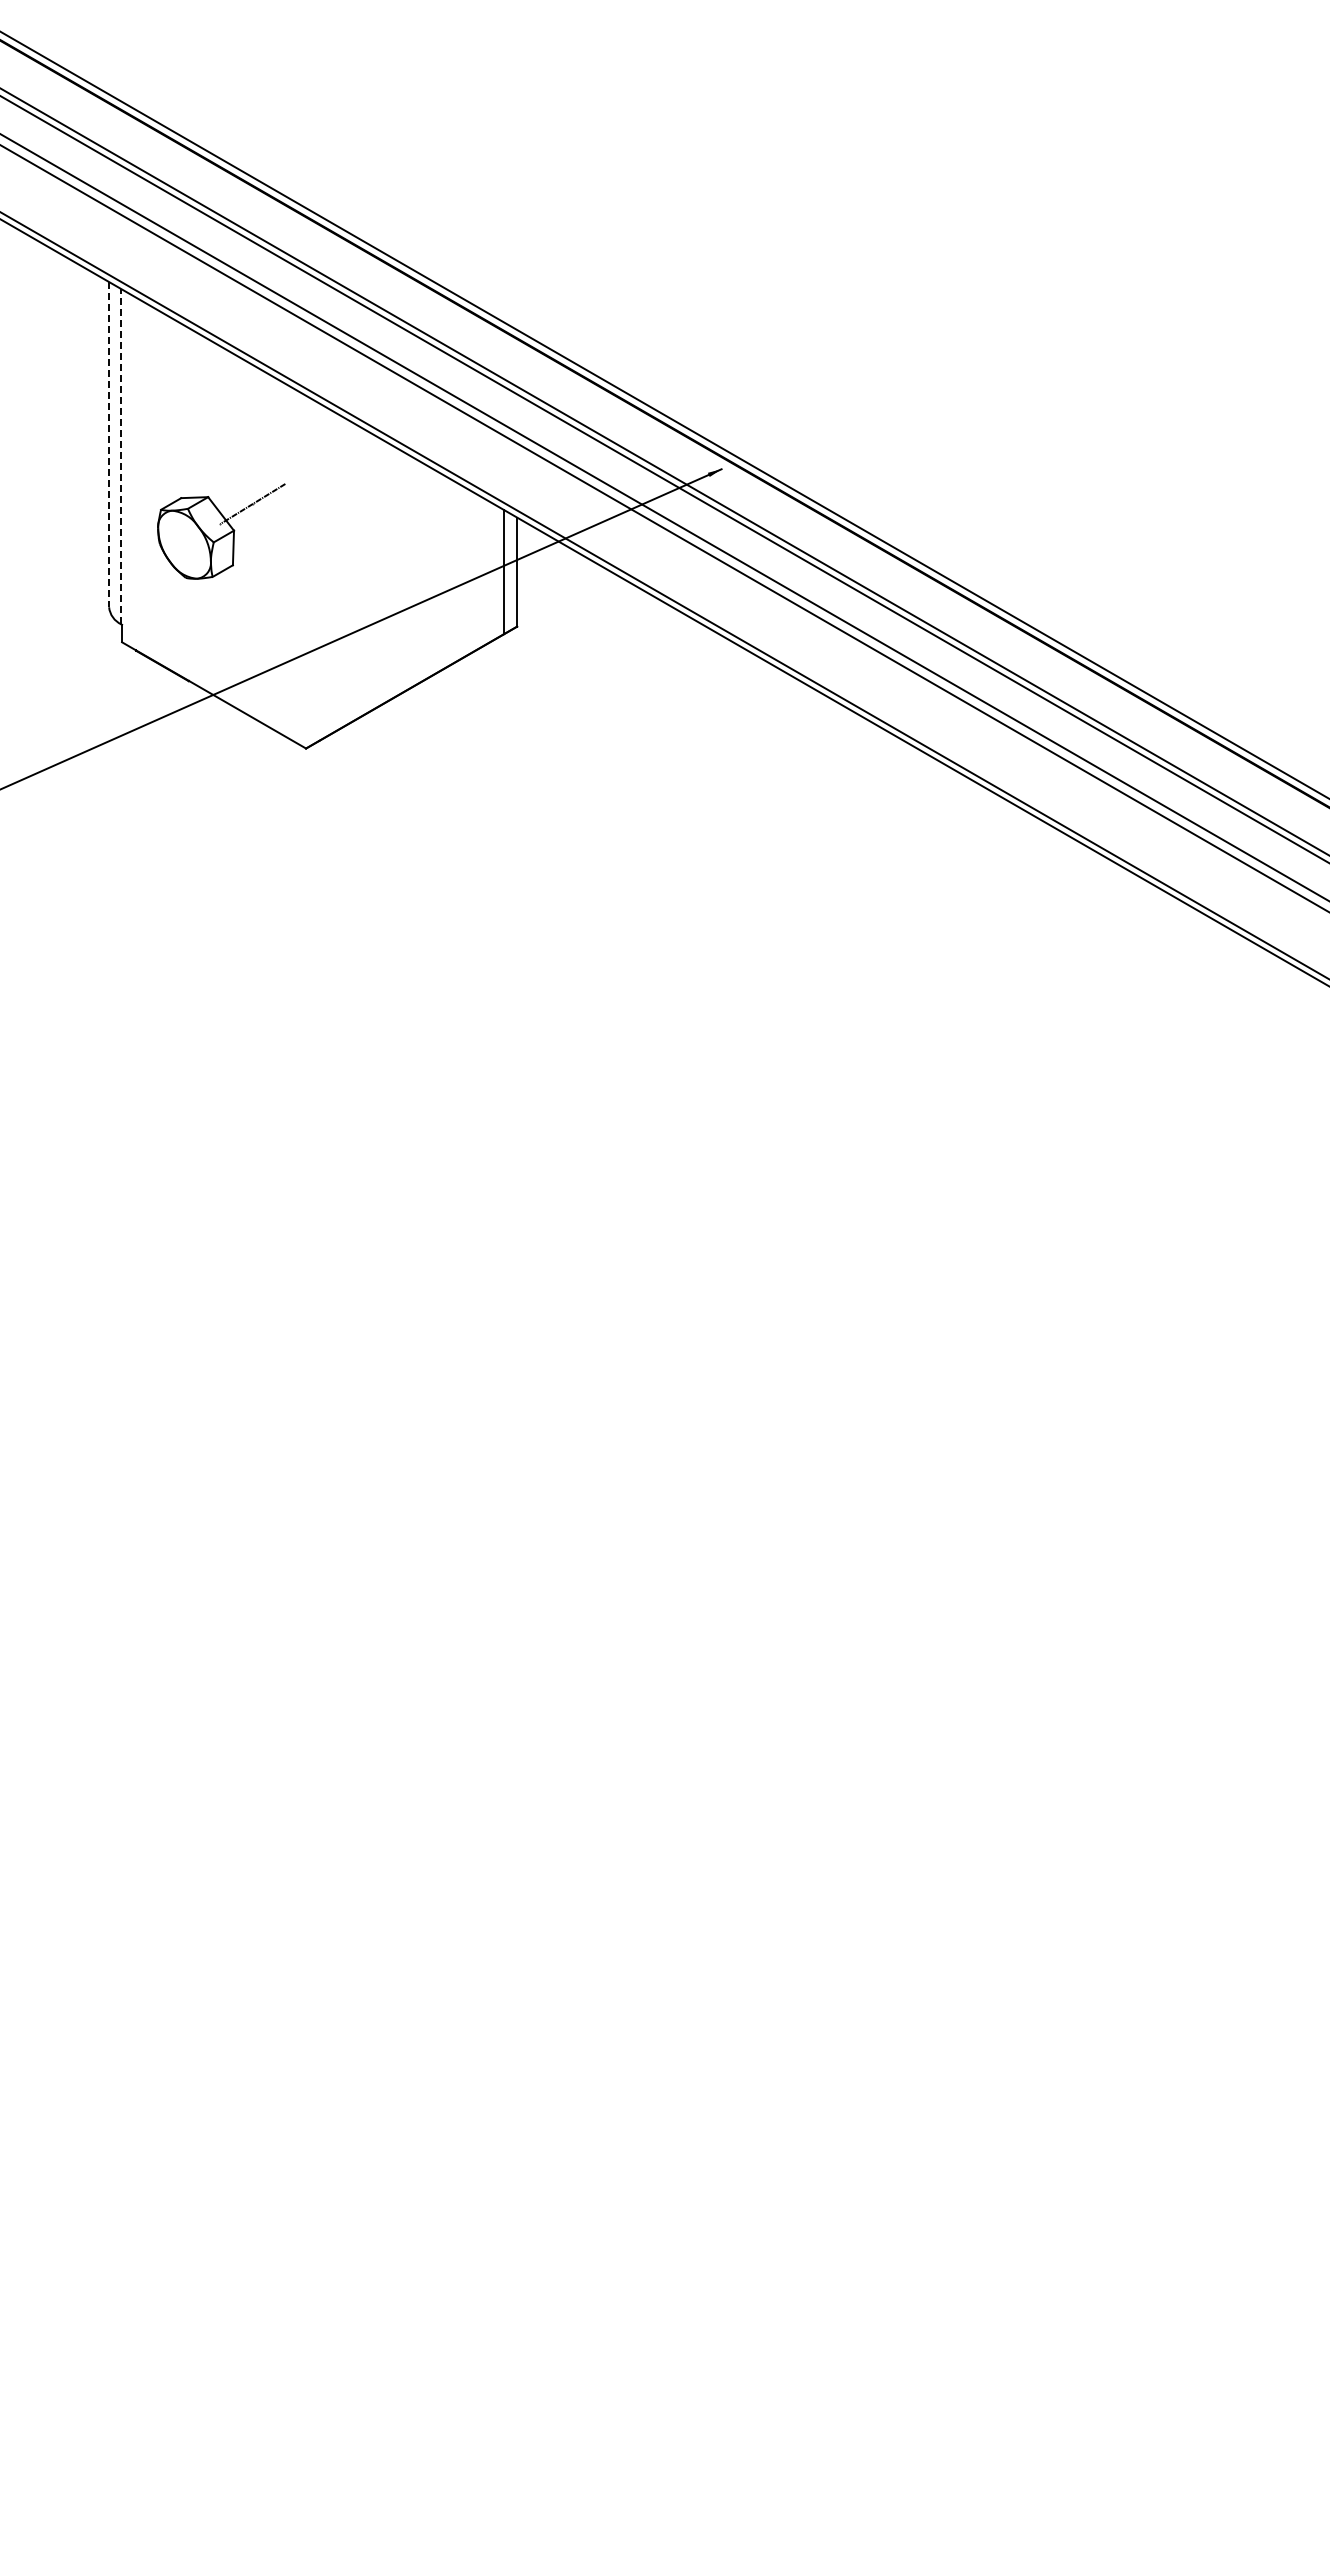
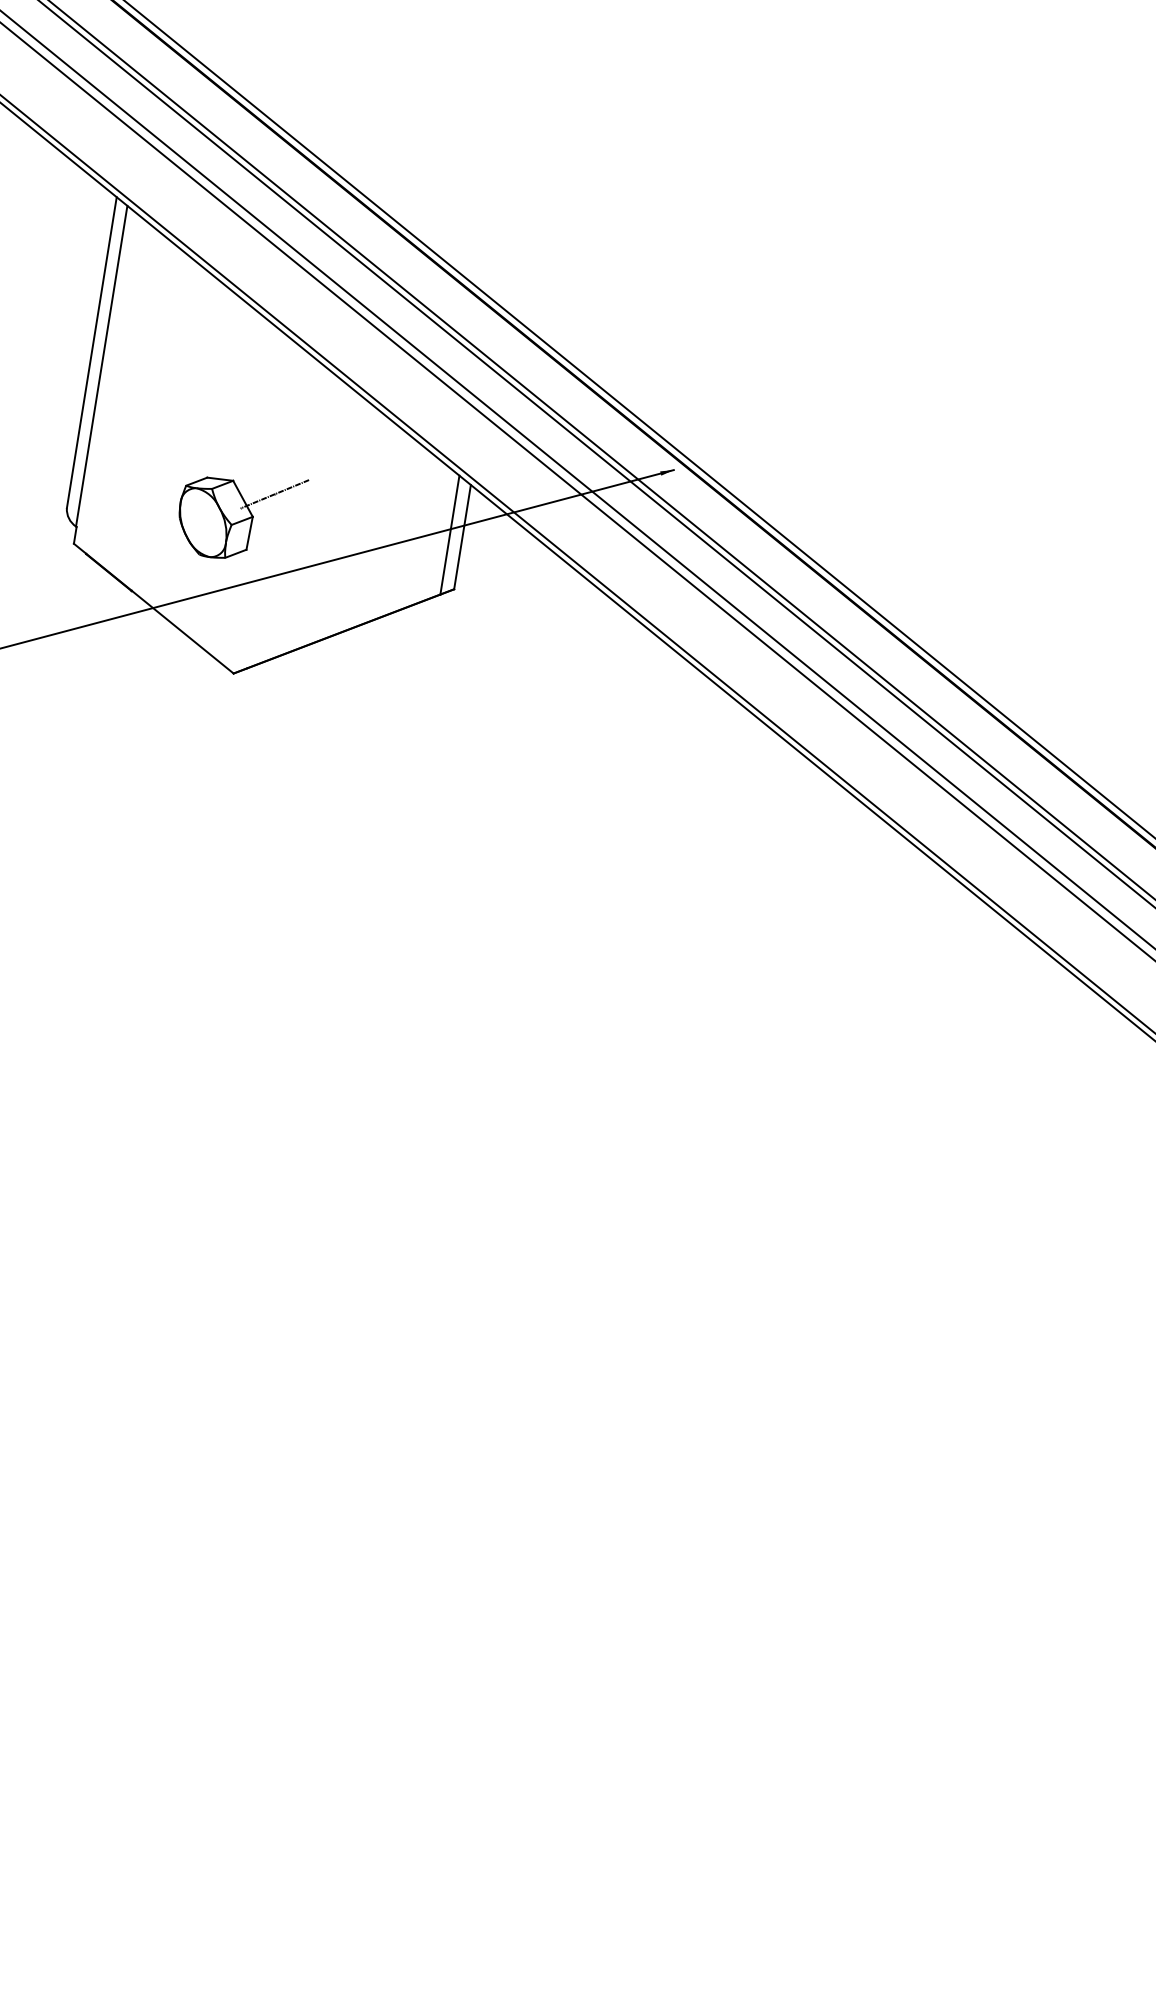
line: (109, 444) -> (92, 352), dashed -> solid
line: (121, 456) -> (101, 365), dashed -> solid
part: (221, 531) -> (240, 515), moved

